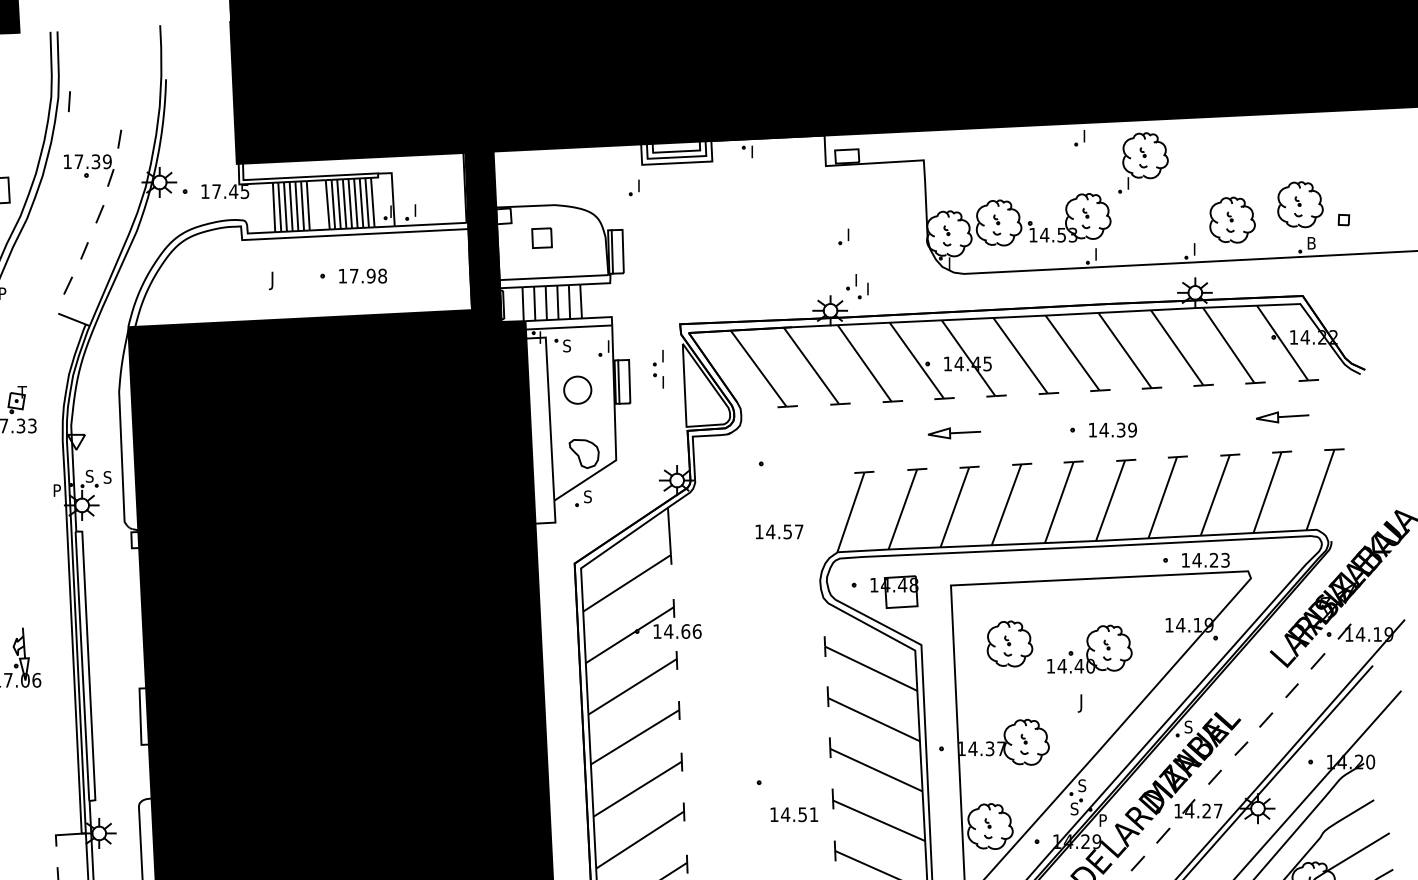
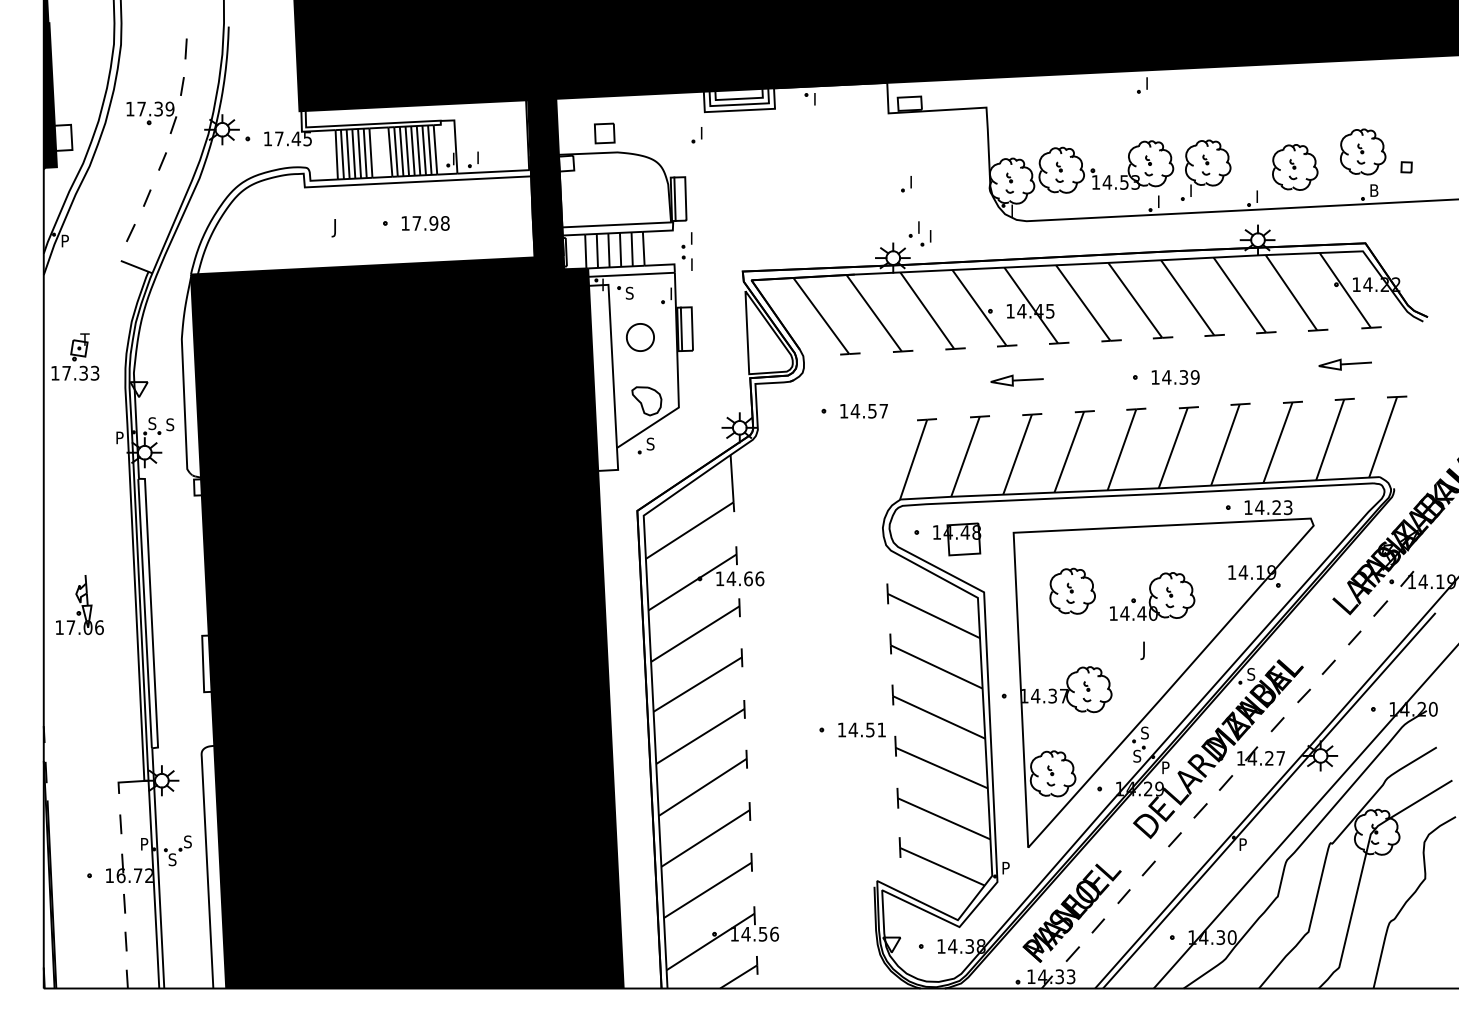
line: (68, 101) -> (185, 48), moved
part: (1142, 162) -> (1205, 169), moved
part: (541, 238) -> (604, 133), moved
part: (657, 369) -> (686, 251), moved
text: (778, 532) -> (863, 411), moved
text: (793, 814) -> (861, 729), moved

